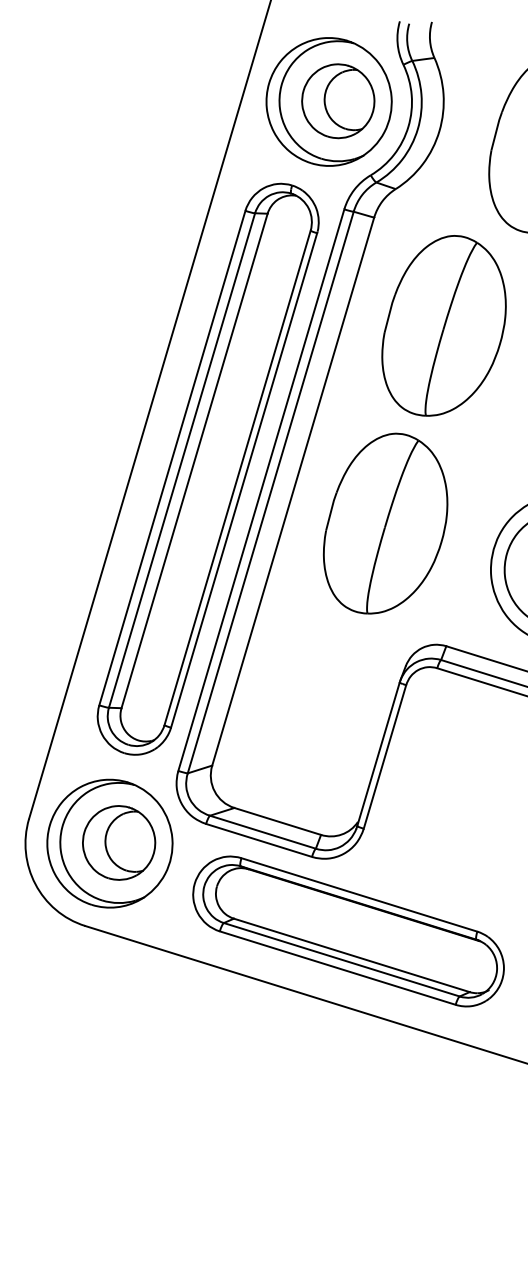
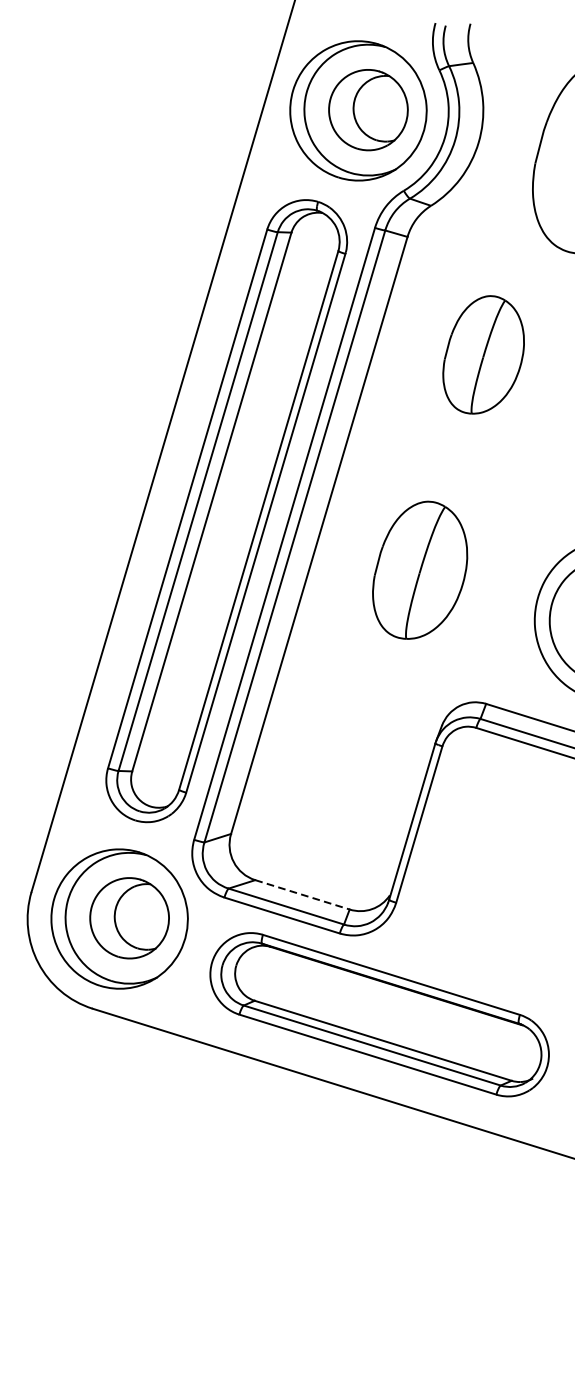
part: (443, 325) -> (483, 354), size x0.6
part: (385, 523) -> (419, 570), size x0.7
line: (278, 821) -> (303, 894), solid -> dashed

